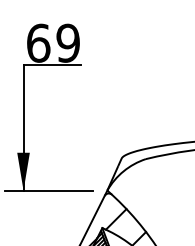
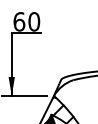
text: (68, 42) -> (34, 21), 69 -> 60

